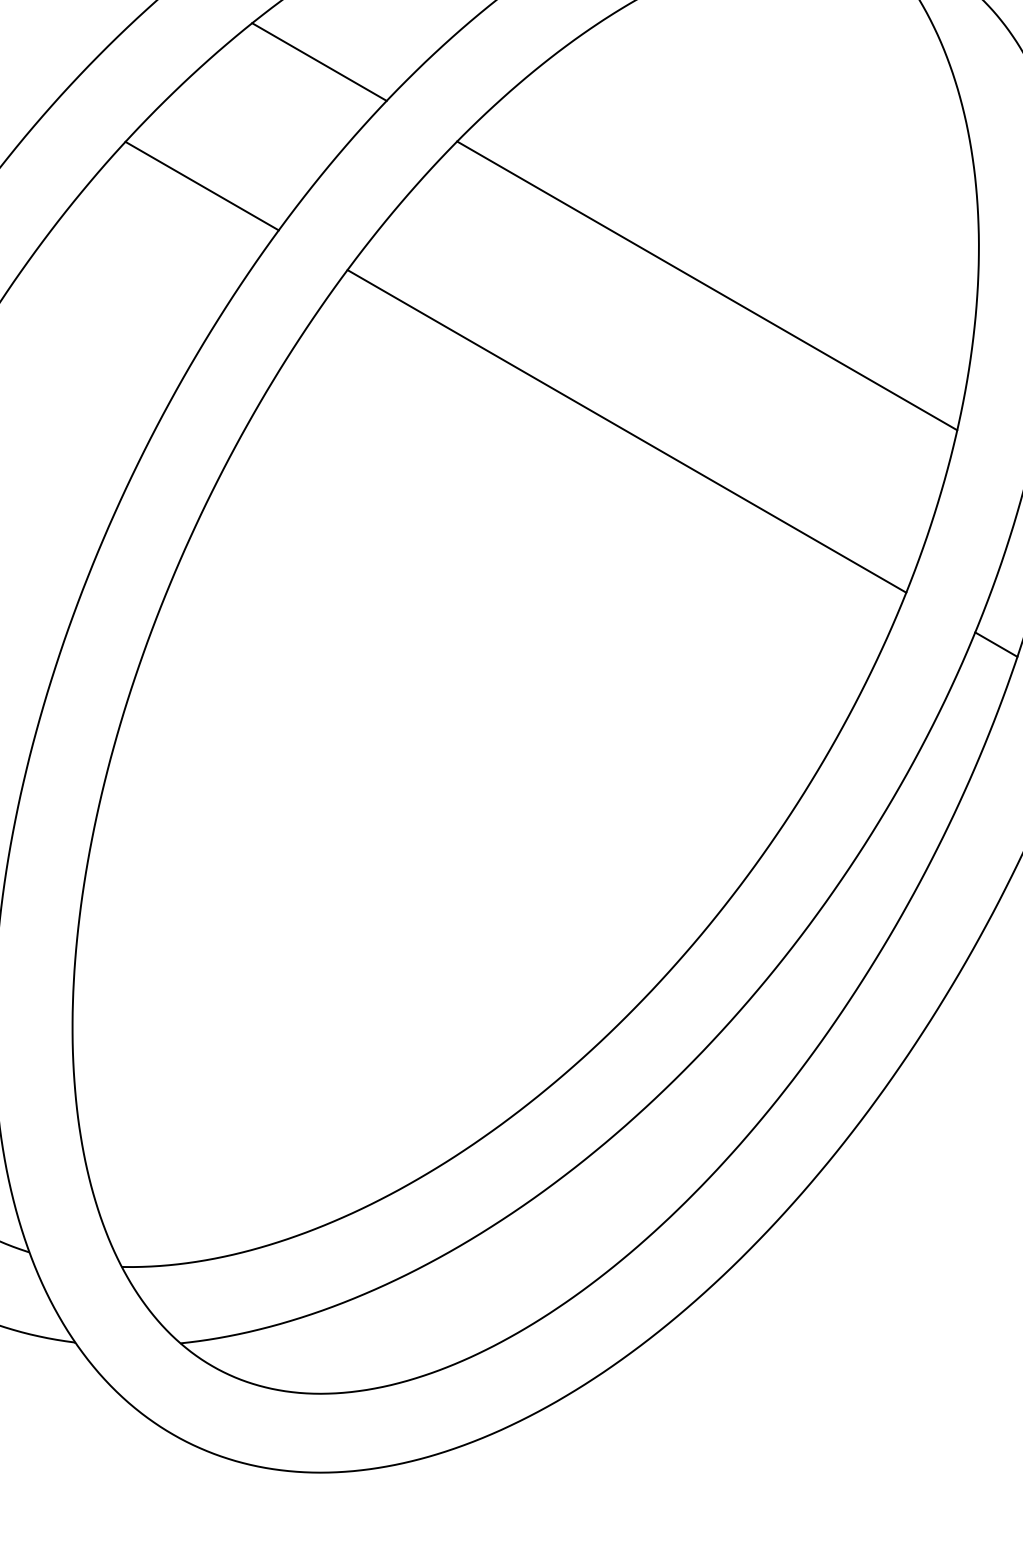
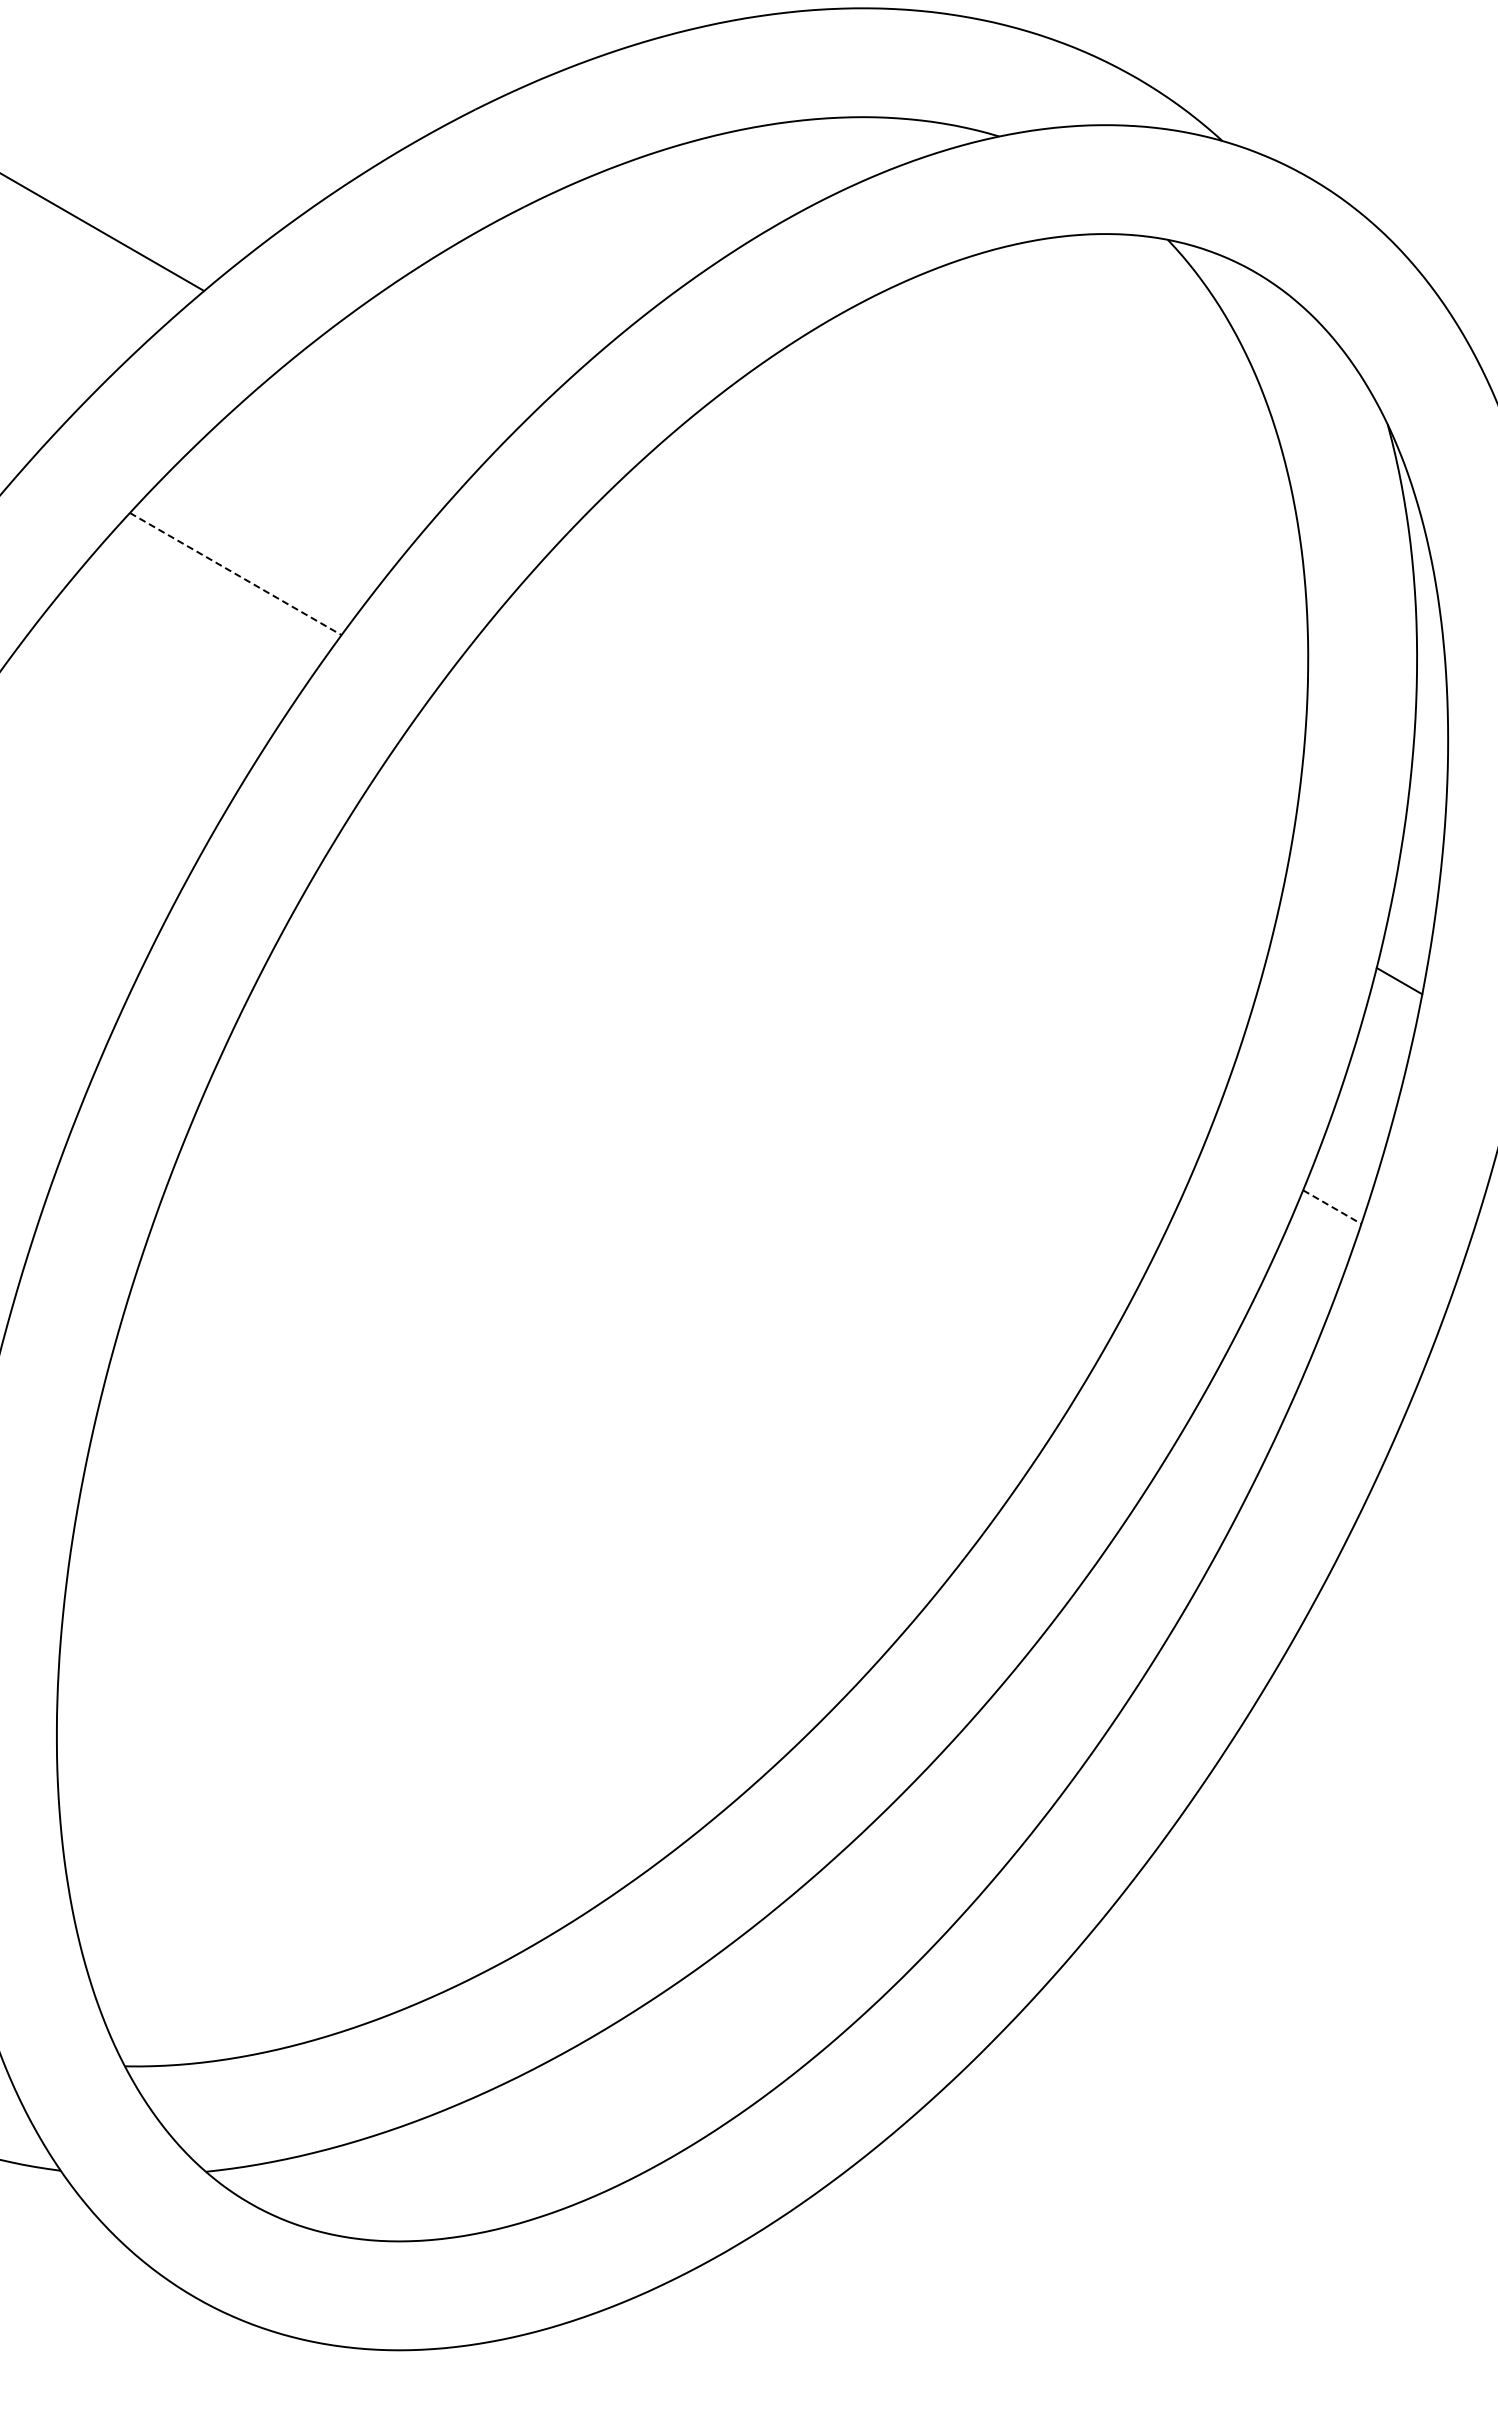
line: (319, 61) -> (397, 402), removed
line: (202, 186) -> (236, 574), solid -> dashed
line: (706, 285) -> (932, 711), removed
line: (626, 431) -> (821, 912), removed
line: (996, 644) -> (1332, 1207), solid -> dashed

